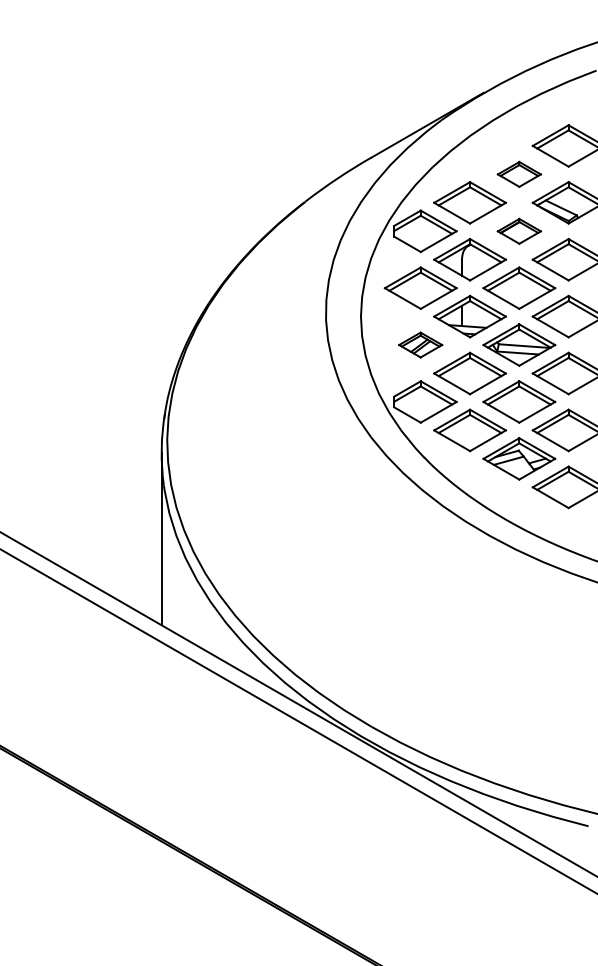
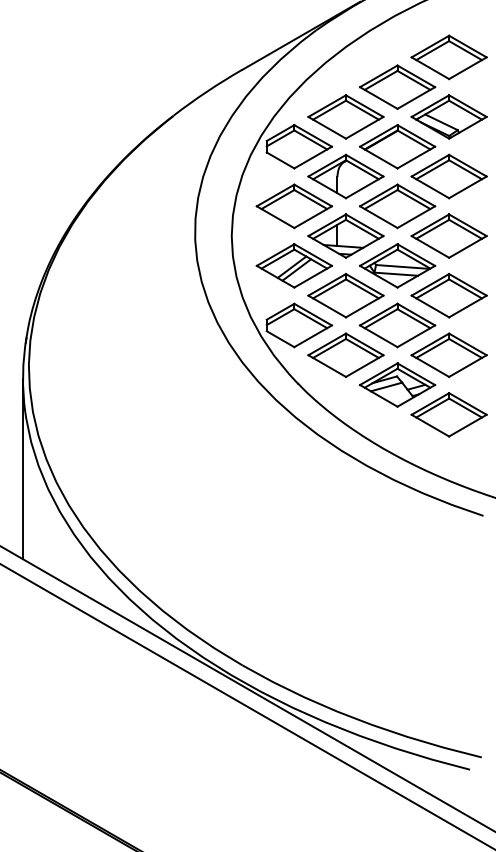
part: (519, 174) -> (397, 87), size x1.67
part: (519, 231) -> (397, 146), size x1.67
part: (420, 344) -> (294, 265), size x1.67

